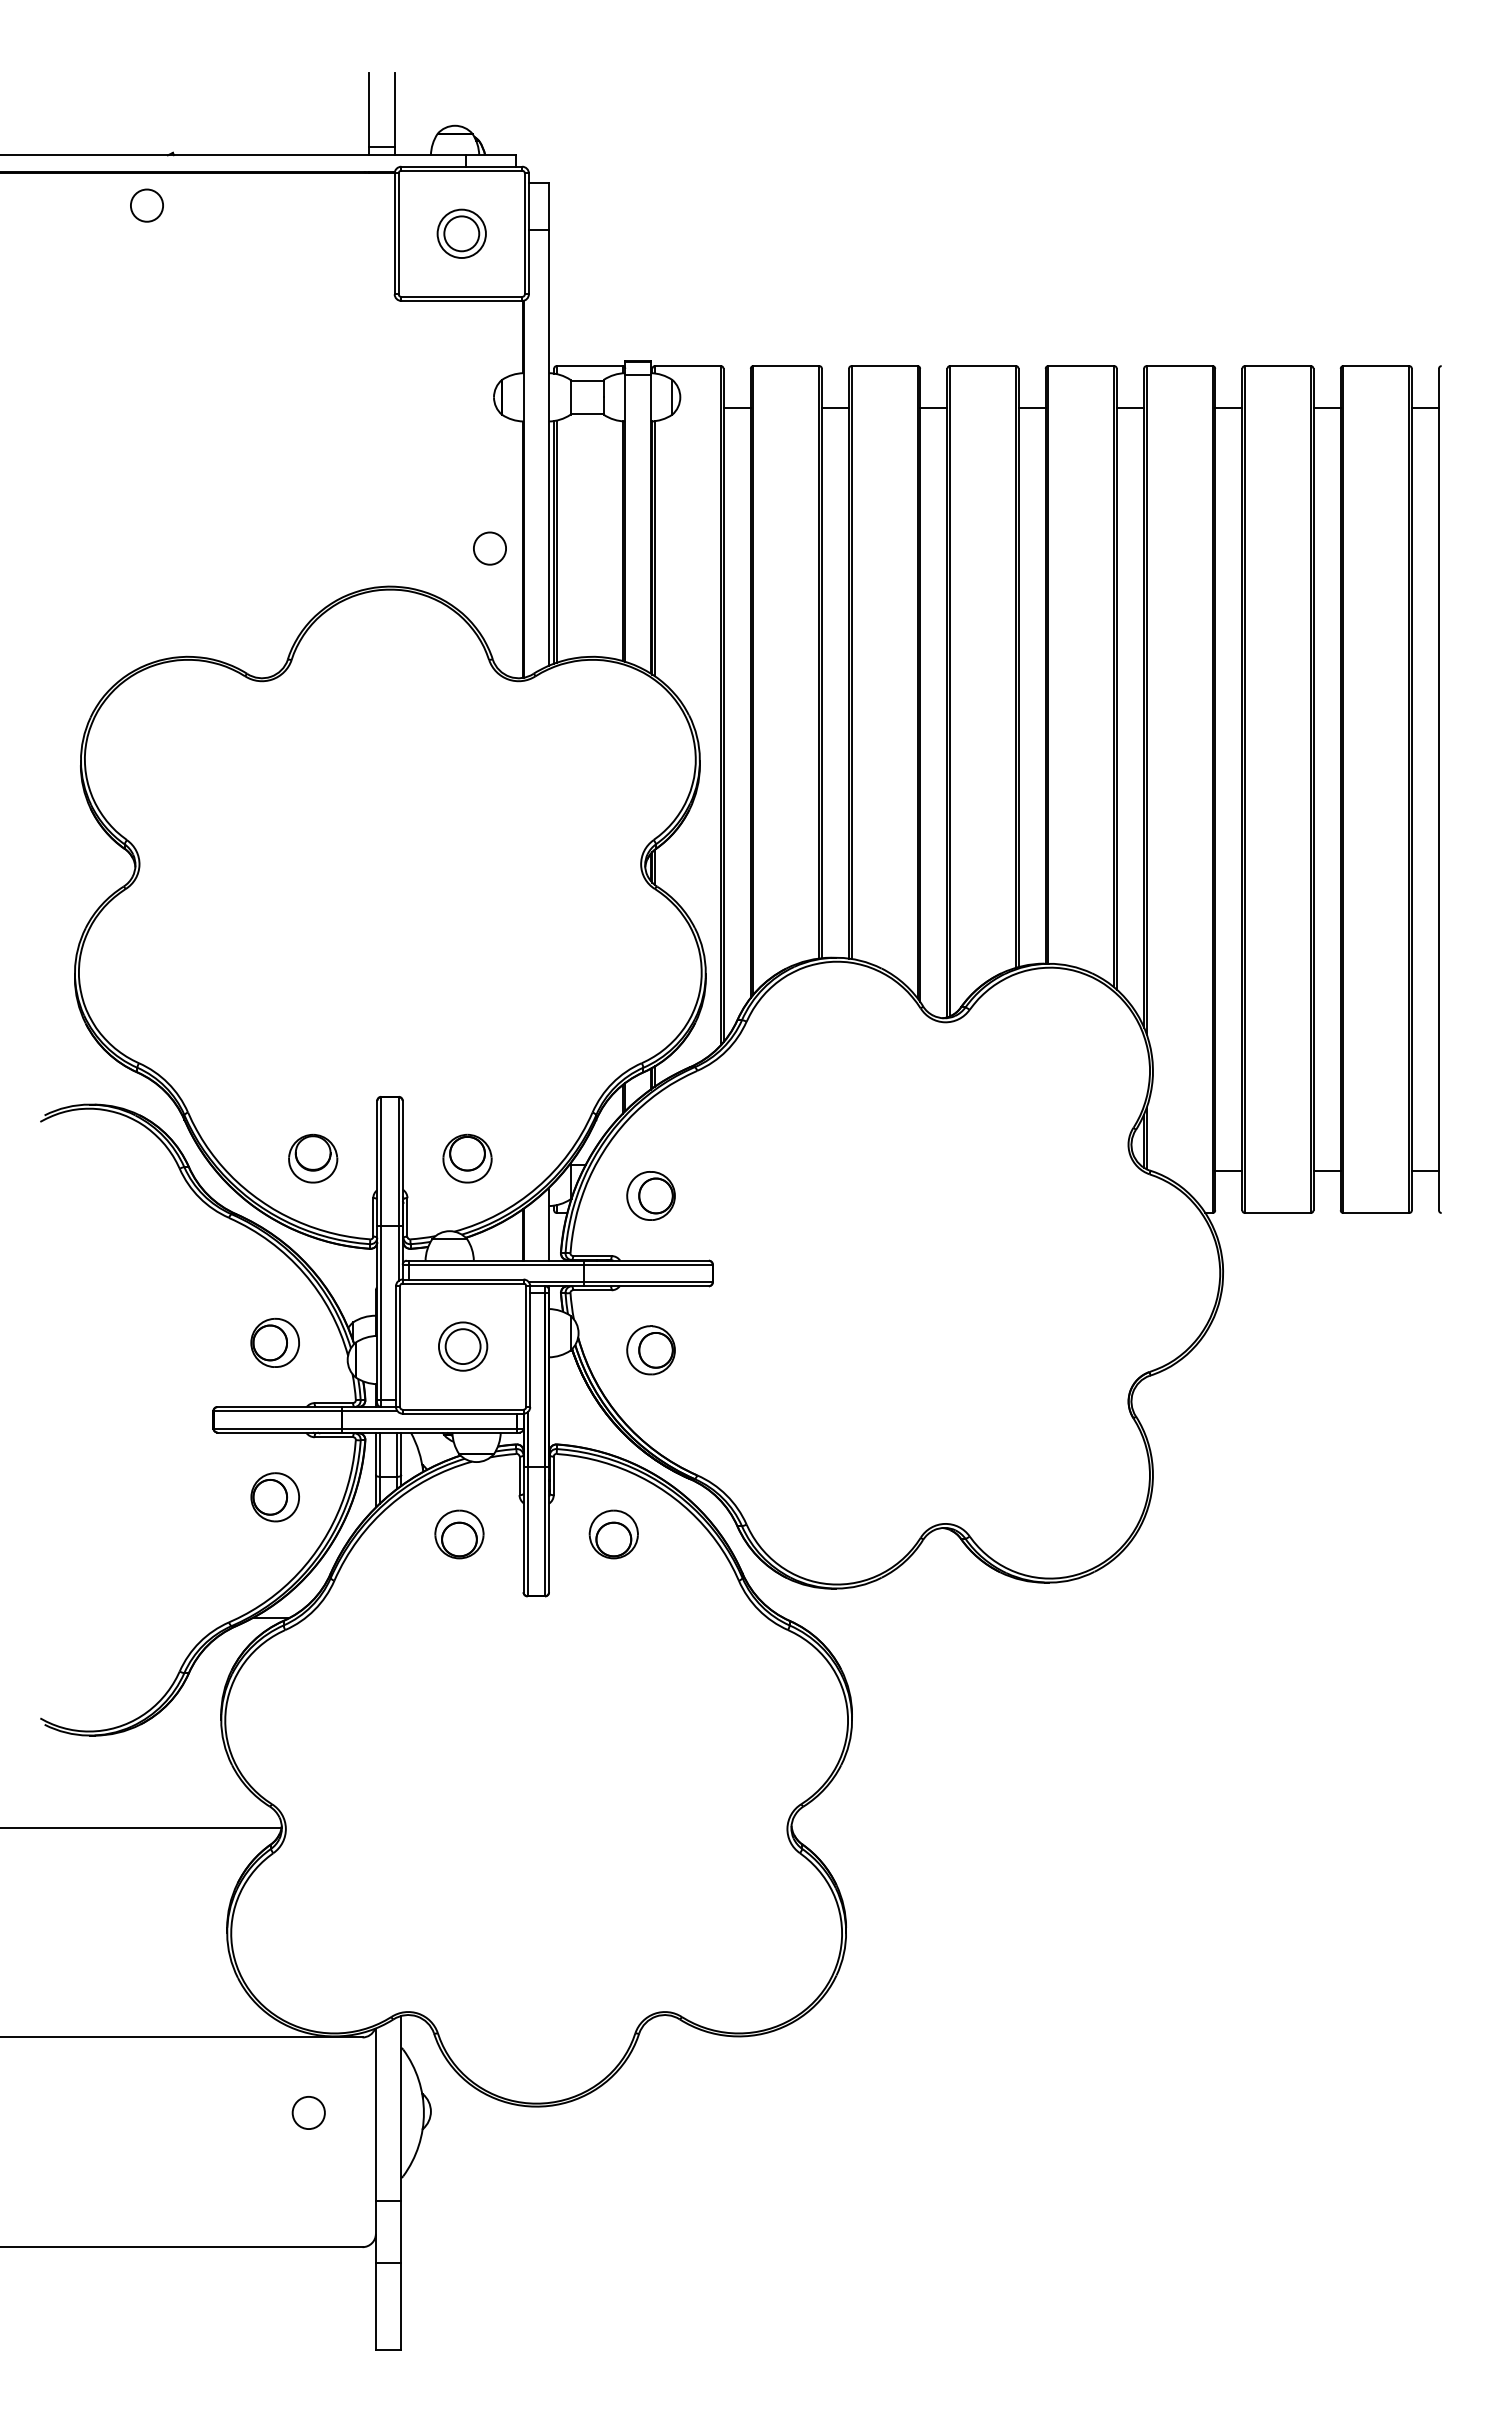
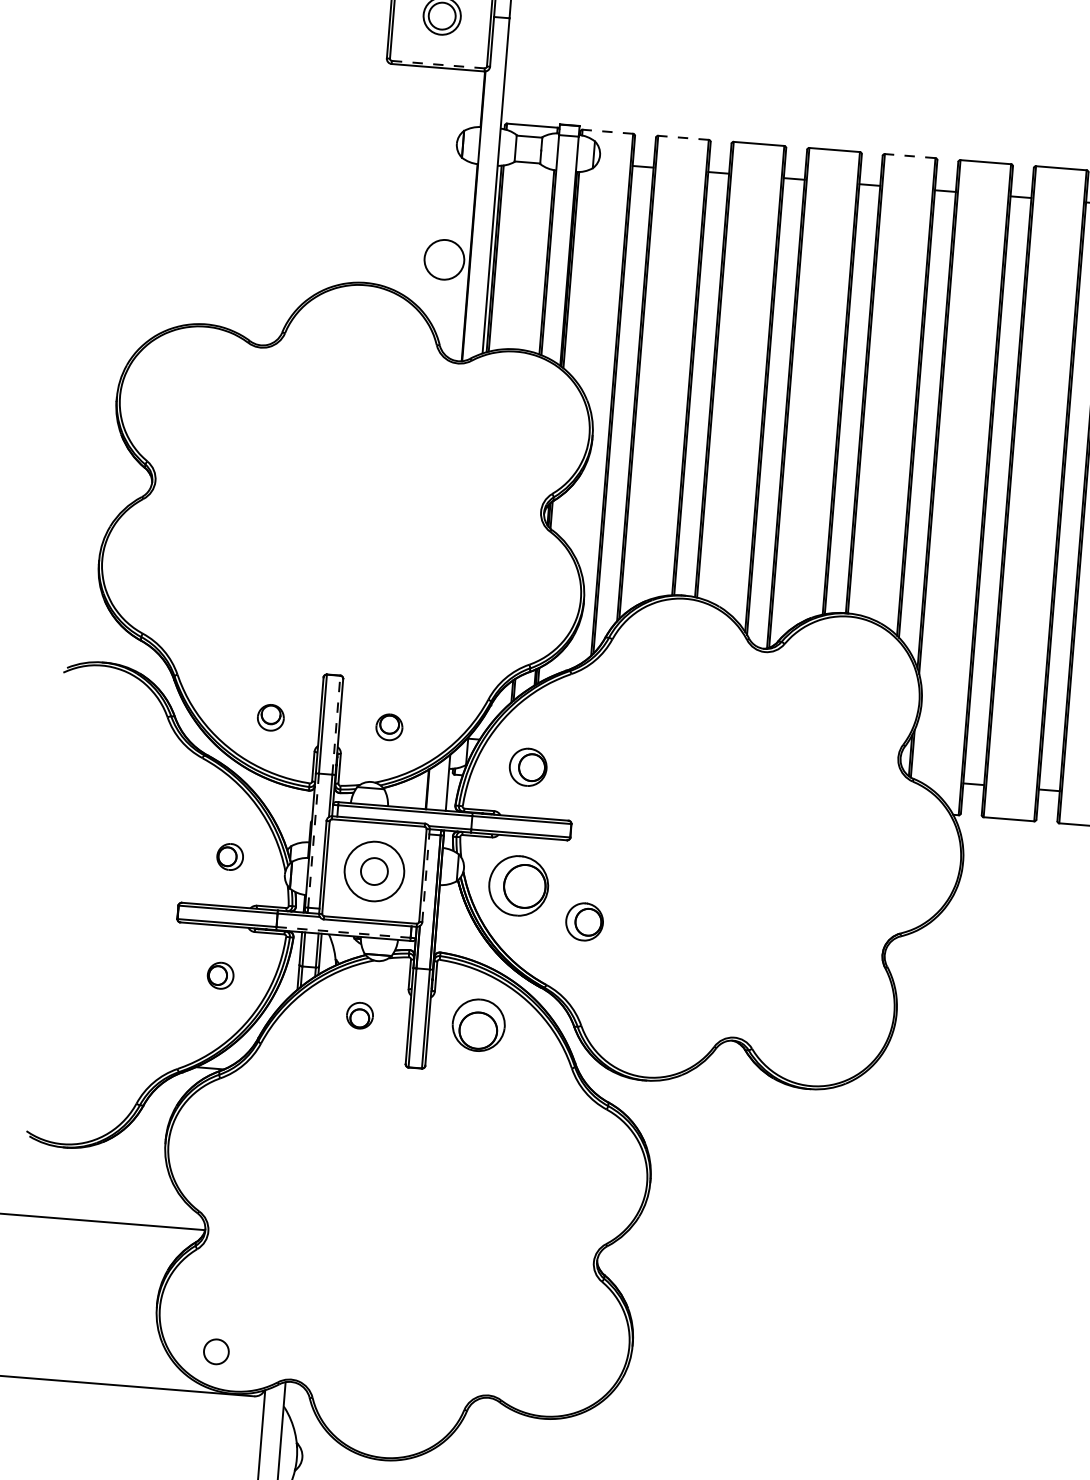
line: (462, 296) -> (438, 64), solid -> dashed
line: (687, 366) -> (607, 132), solid -> dashed
line: (786, 366) -> (683, 138), solid -> dashed
line: (1081, 366) -> (910, 156), solid -> dashed
circle: (489, 548) -> (444, 259), size x1.6
part: (313, 1158) -> (271, 717), size x0.7
part: (467, 1158) -> (389, 727), size x0.7
line: (398, 1160) -> (336, 724), solid -> dashed
line: (381, 1313) -> (313, 841), solid -> dashed
part: (274, 1342) -> (229, 856), size x0.7
circle: (462, 1346) -> (373, 871), size x1.6
line: (530, 1347) -> (426, 876), solid -> dashed
part: (650, 1350) -> (518, 886), size x1.6
part: (739, 1389) -> (584, 921), added
line: (430, 1428) -> (344, 932), solid -> dashed
part: (274, 1497) -> (220, 975), size x0.7
part: (459, 1534) -> (360, 1015), size x0.7
part: (613, 1534) -> (478, 1025), size x1.4
circle: (308, 2112) -> (216, 1351), moved

